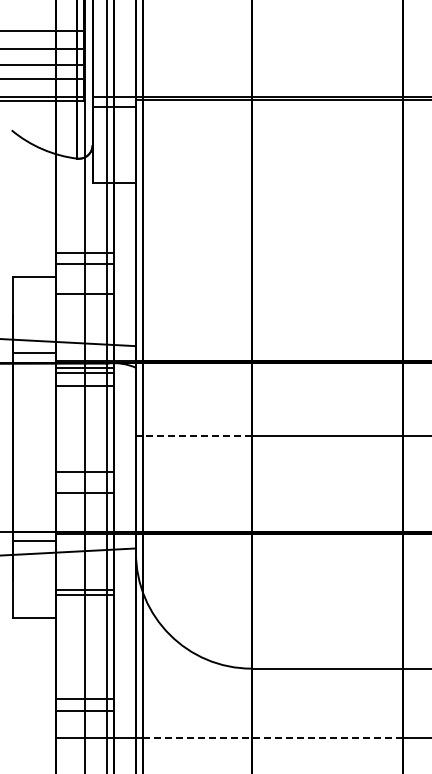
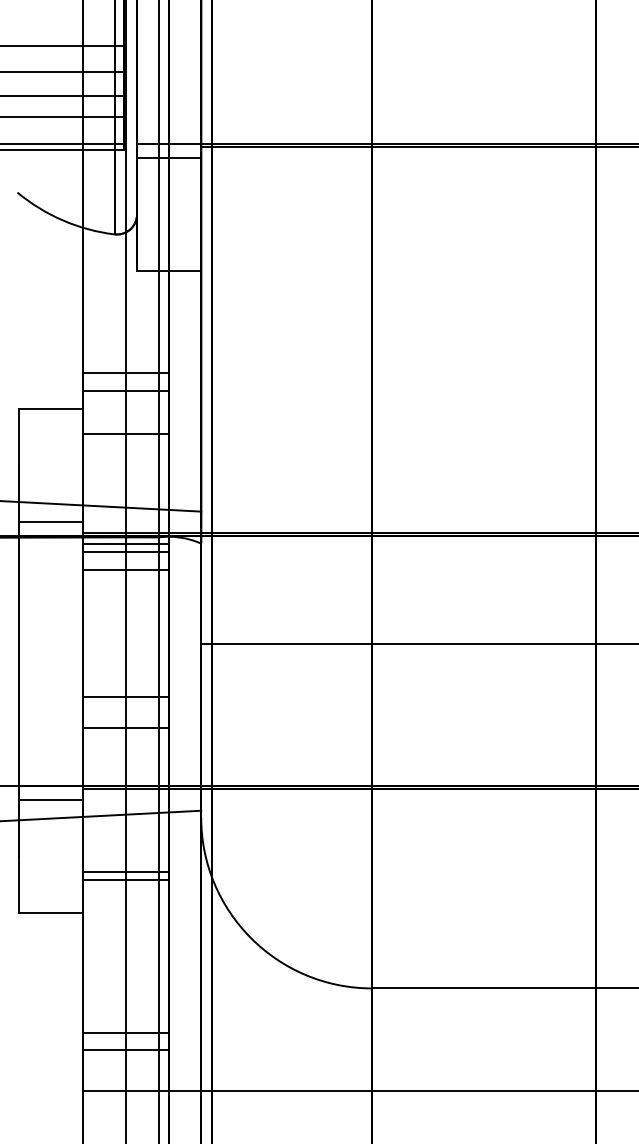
line: (193, 435) -> (286, 643), dashed -> solid
line: (273, 738) -> (404, 1091), dashed -> solid

